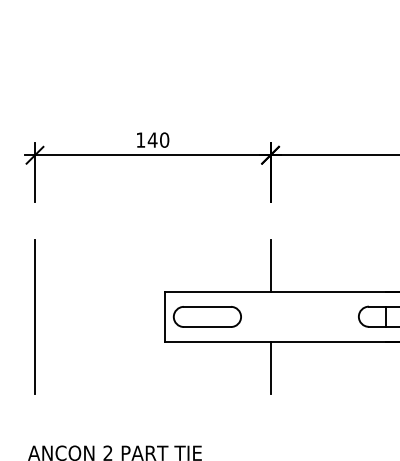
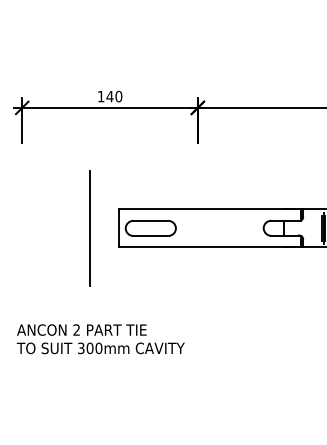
line: (270, 264) -> (197, 189), removed
line: (33, 317) -> (89, 228), moved
line: (270, 368) -> (197, 266), removed

